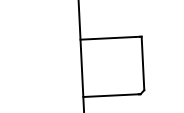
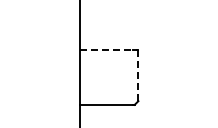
line: (108, 38) -> (106, 49), solid -> dashed
line: (143, 63) -> (138, 75), solid -> dashed

